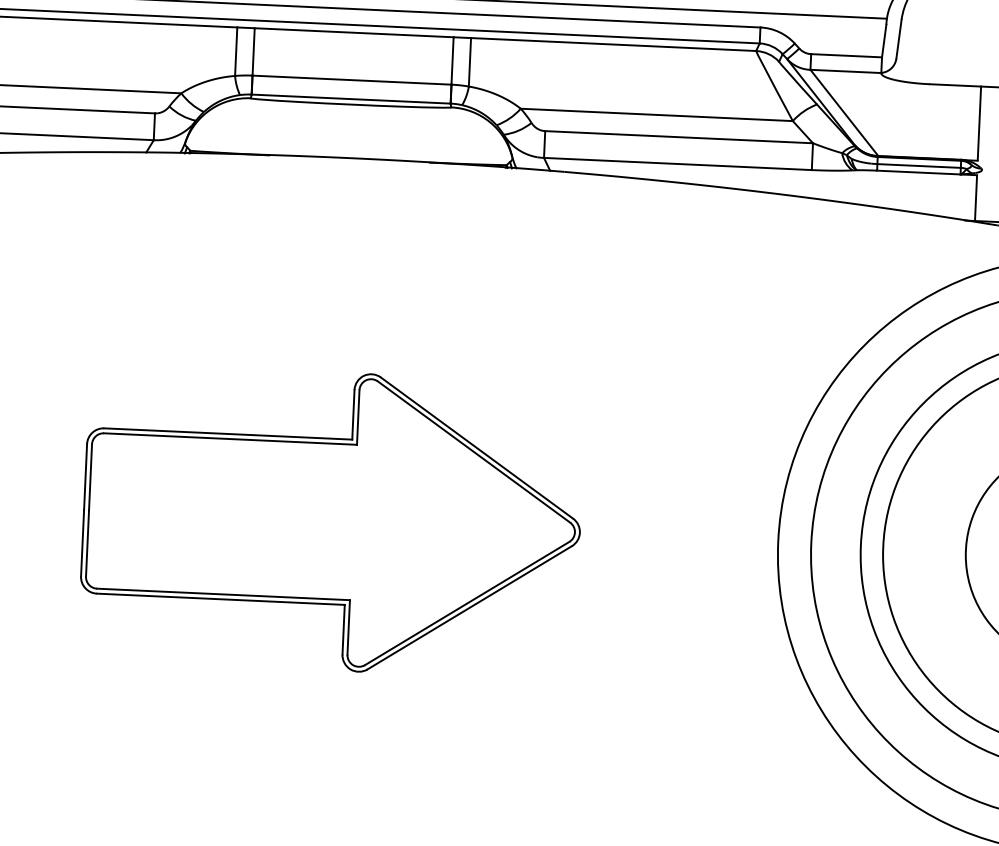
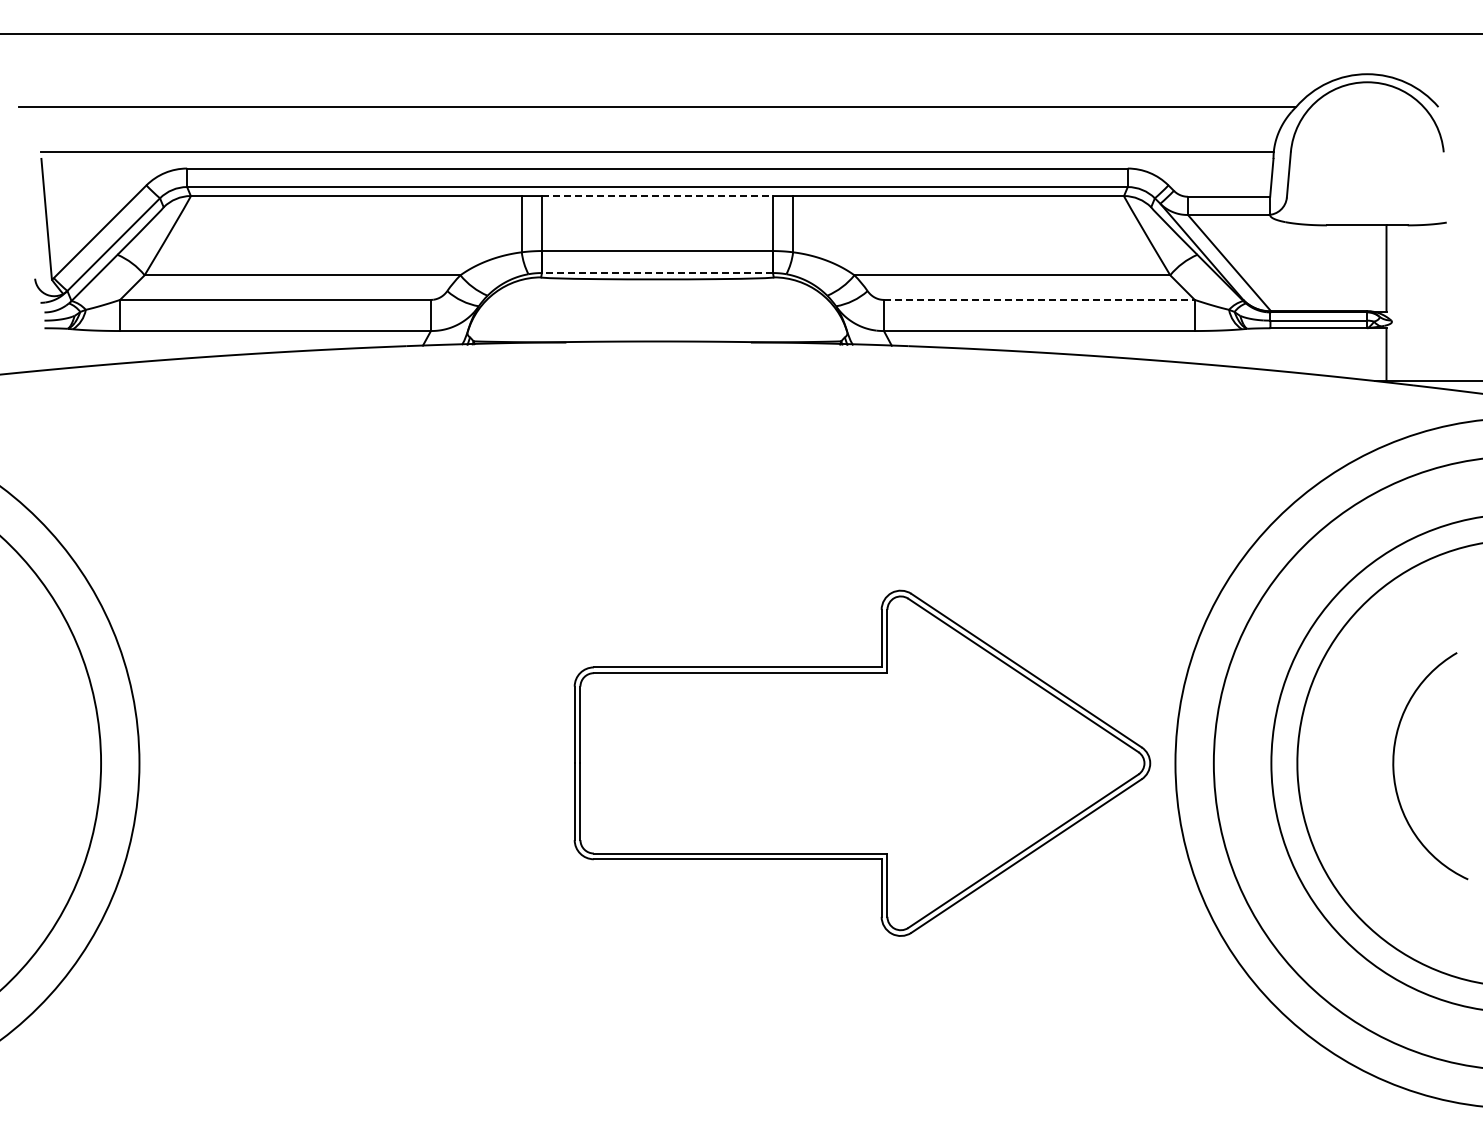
line: (354, 33) -> (657, 196), solid -> dashed
line: (350, 99) -> (656, 273), solid -> dashed
line: (679, 136) -> (1039, 299), solid -> dashed
part: (332, 520) -> (862, 762), moved

